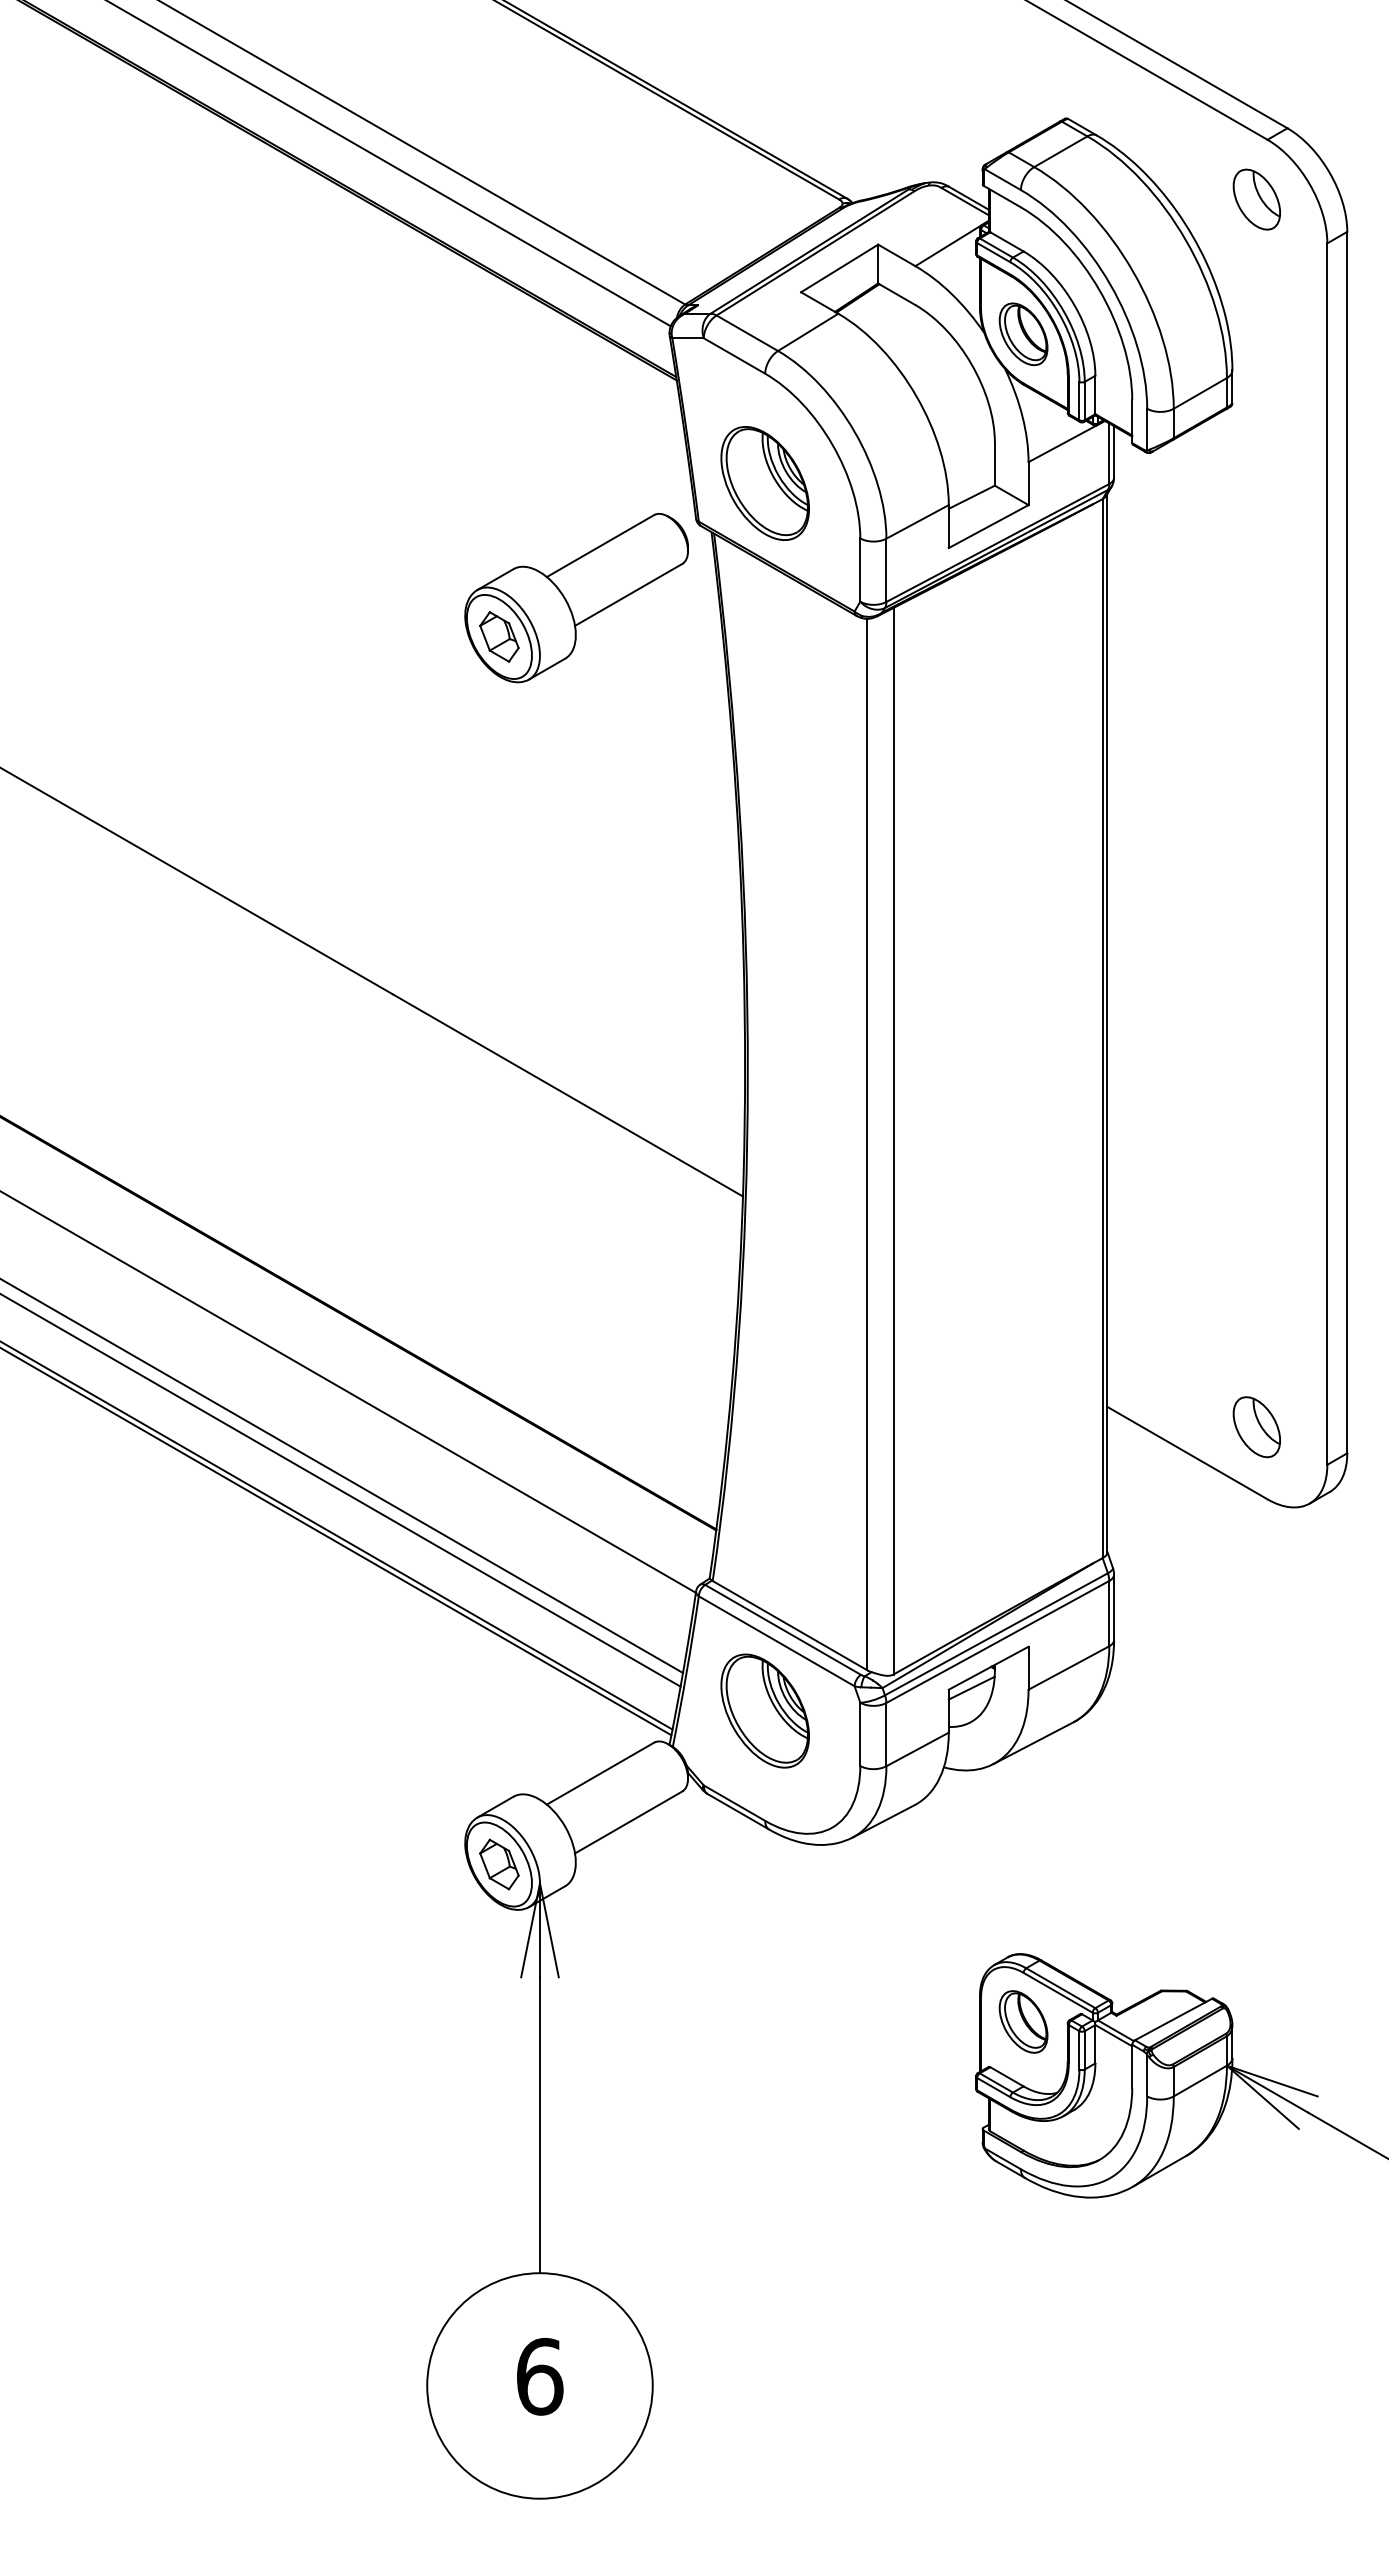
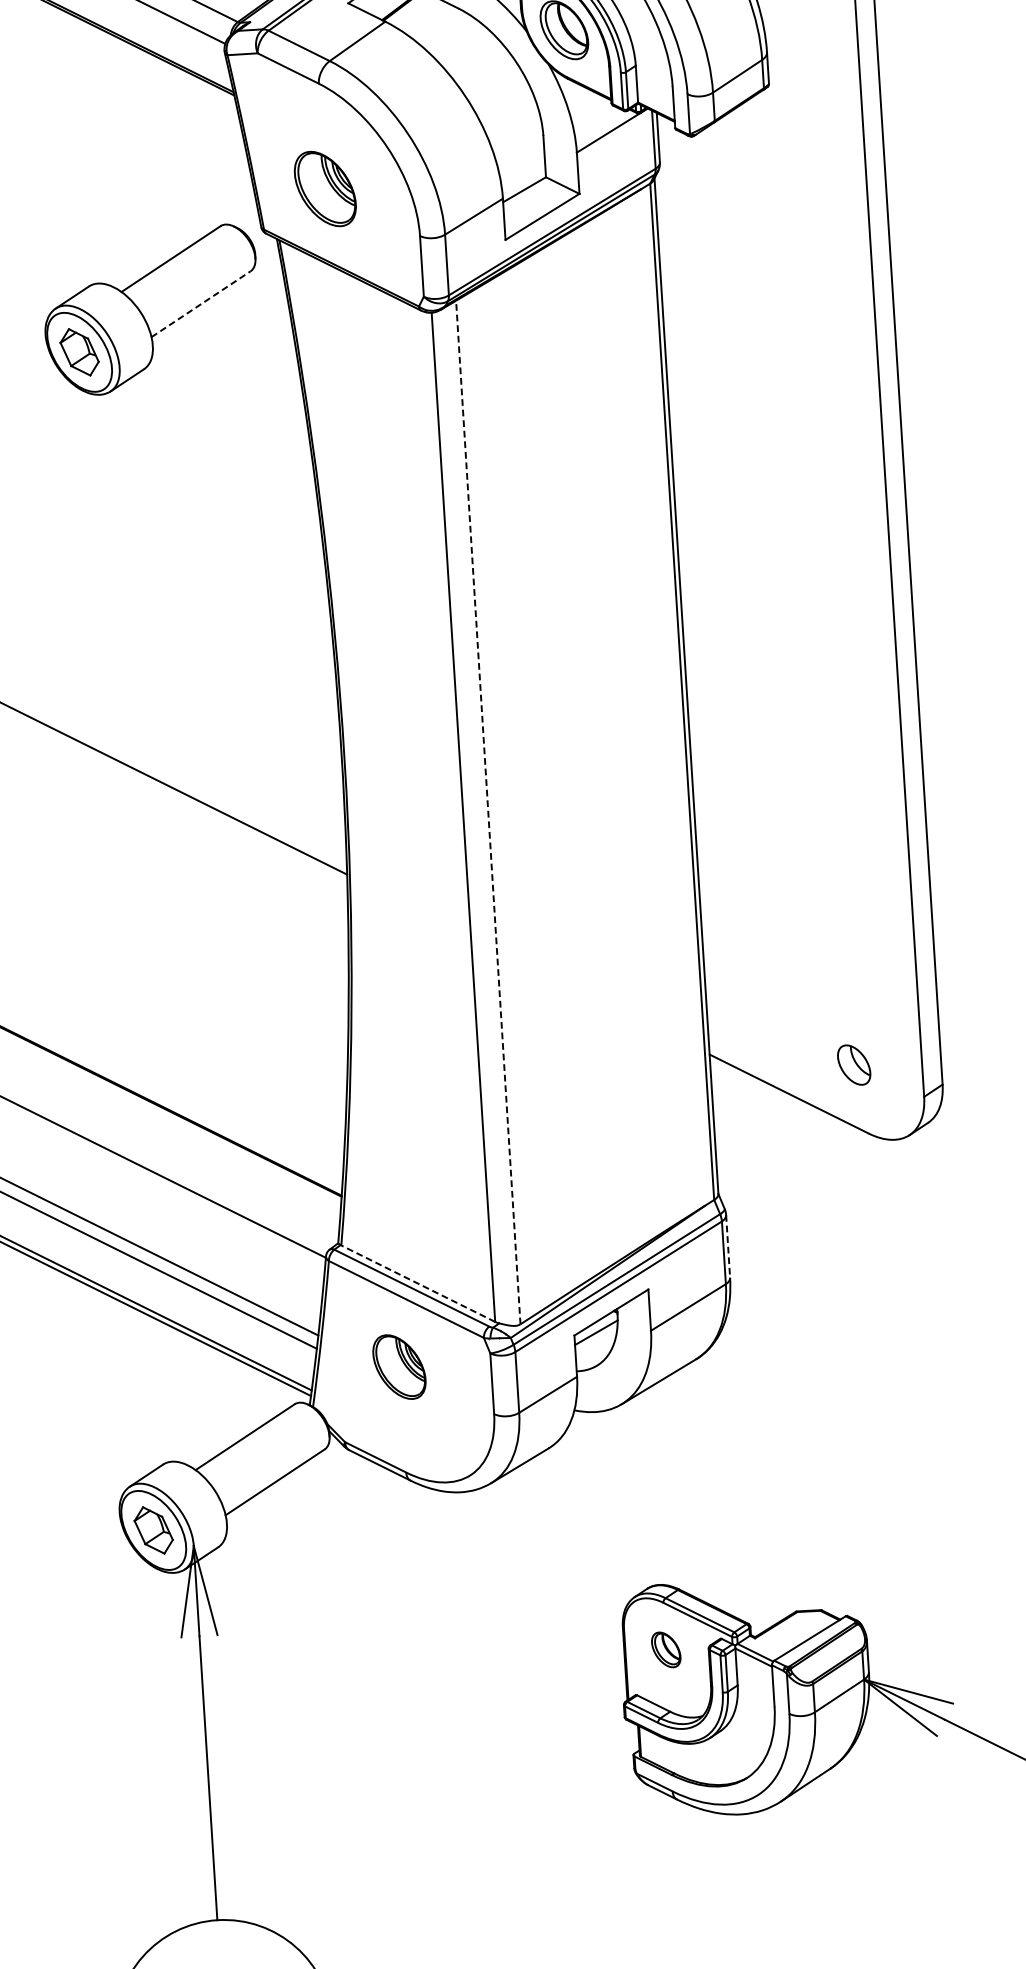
part: (764, 483) -> (324, 189), size x0.7
line: (628, 594) -> (200, 303), solid -> dashed
line: (893, 1140) -> (488, 811), solid -> dashed
part: (1256, 1427) -> (853, 1065), size x0.7
line: (1114, 1607) -> (728, 1246), solid -> dashed
line: (789, 1625) -> (417, 1283), solid -> dashed
part: (764, 1710) -> (398, 1366), size x0.6
part: (1023, 2021) -> (666, 1649), size x0.6

